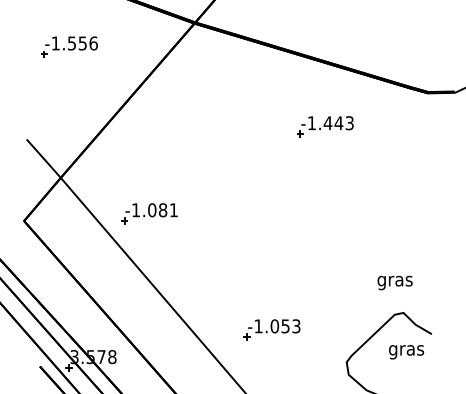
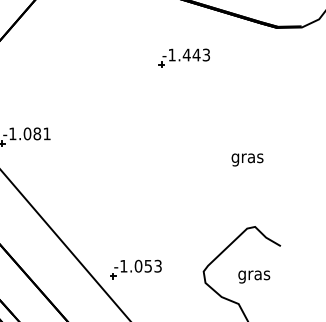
text: (394, 282) -> (246, 159), moved
part: (271, 329) -> (135, 269), moved
text: (406, 352) -> (254, 277), moved

